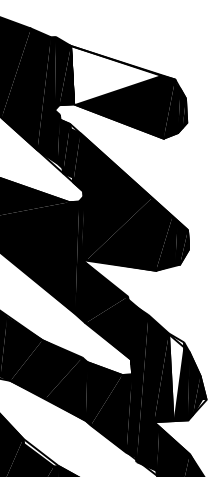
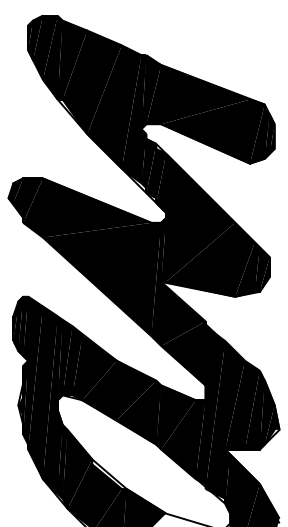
fill: (116, 72) -> (205, 94), added
fill: (178, 376) -> (252, 404), added

